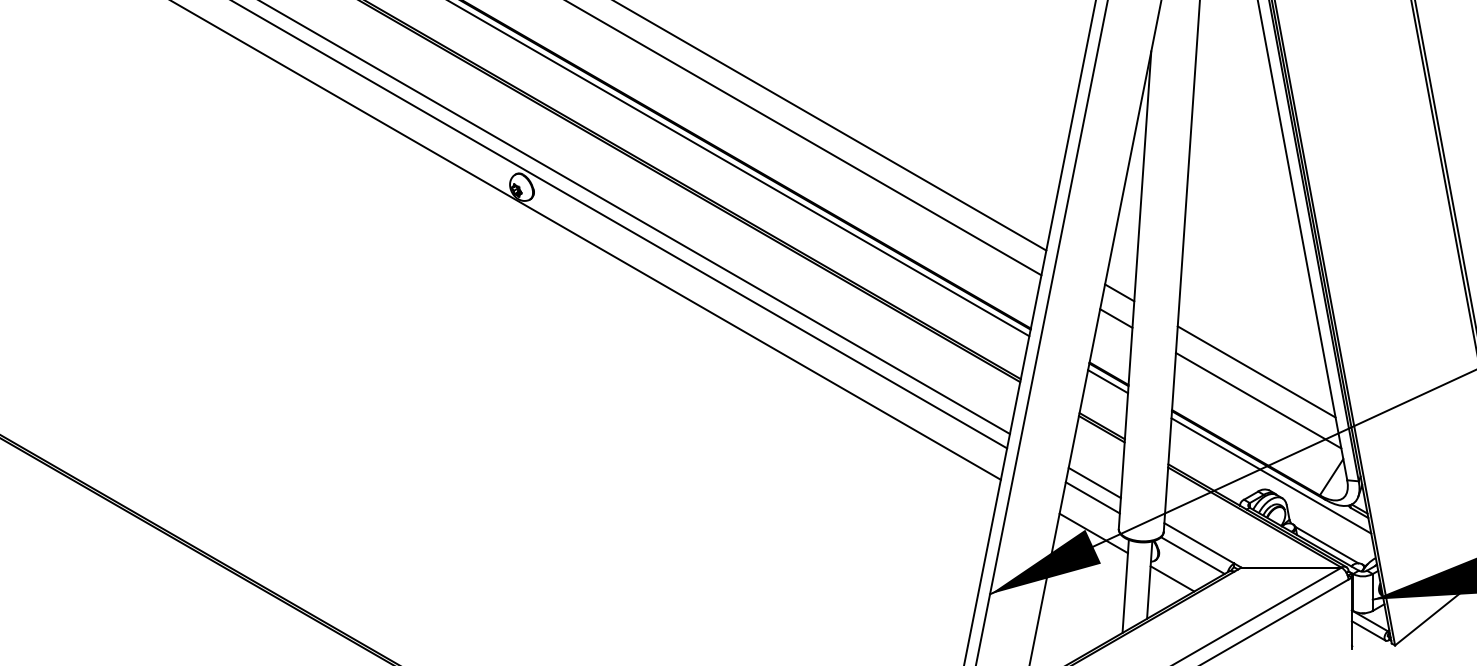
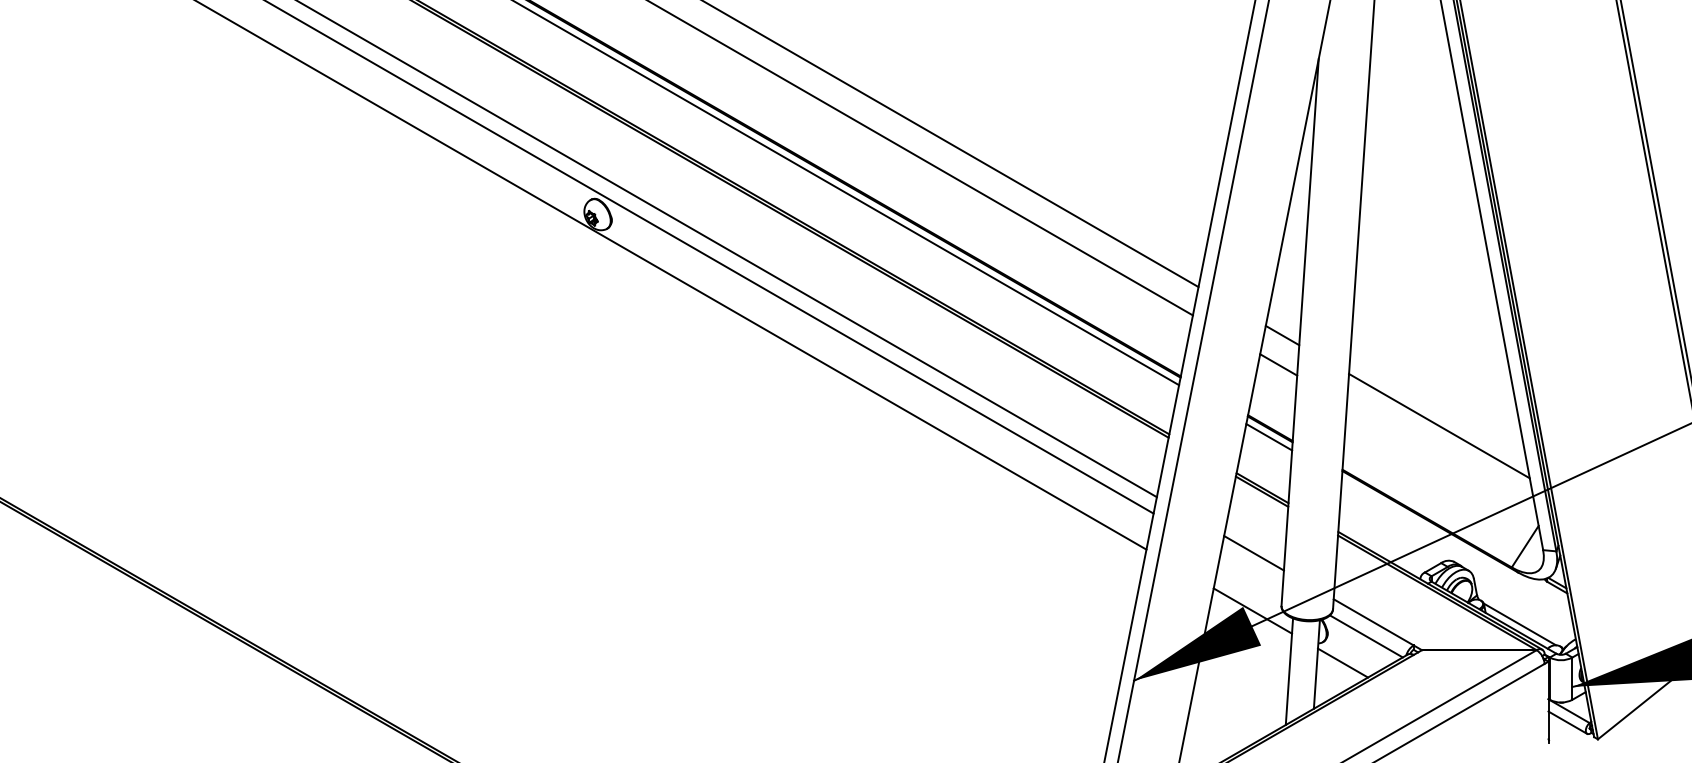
line: (1258, 400) -> (1441, 458), removed
line: (1270, 476) -> (1455, 545), removed
line: (1092, 498) -> (1251, 570), removed

